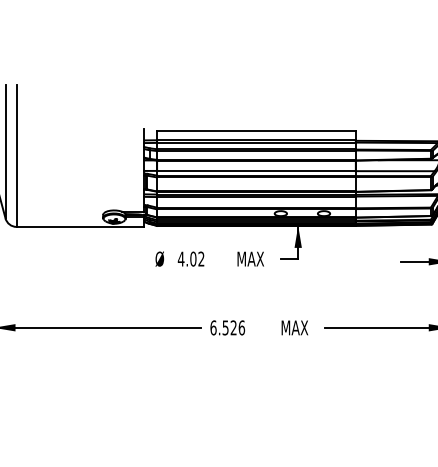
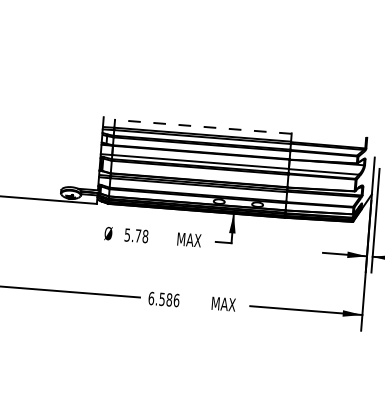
line: (255, 131) -> (202, 126), solid -> dashed
text: (190, 258) -> (135, 235), 4.02 -> 5.78
text: (233, 327) -> (169, 299), 6.526 -> 6.586

